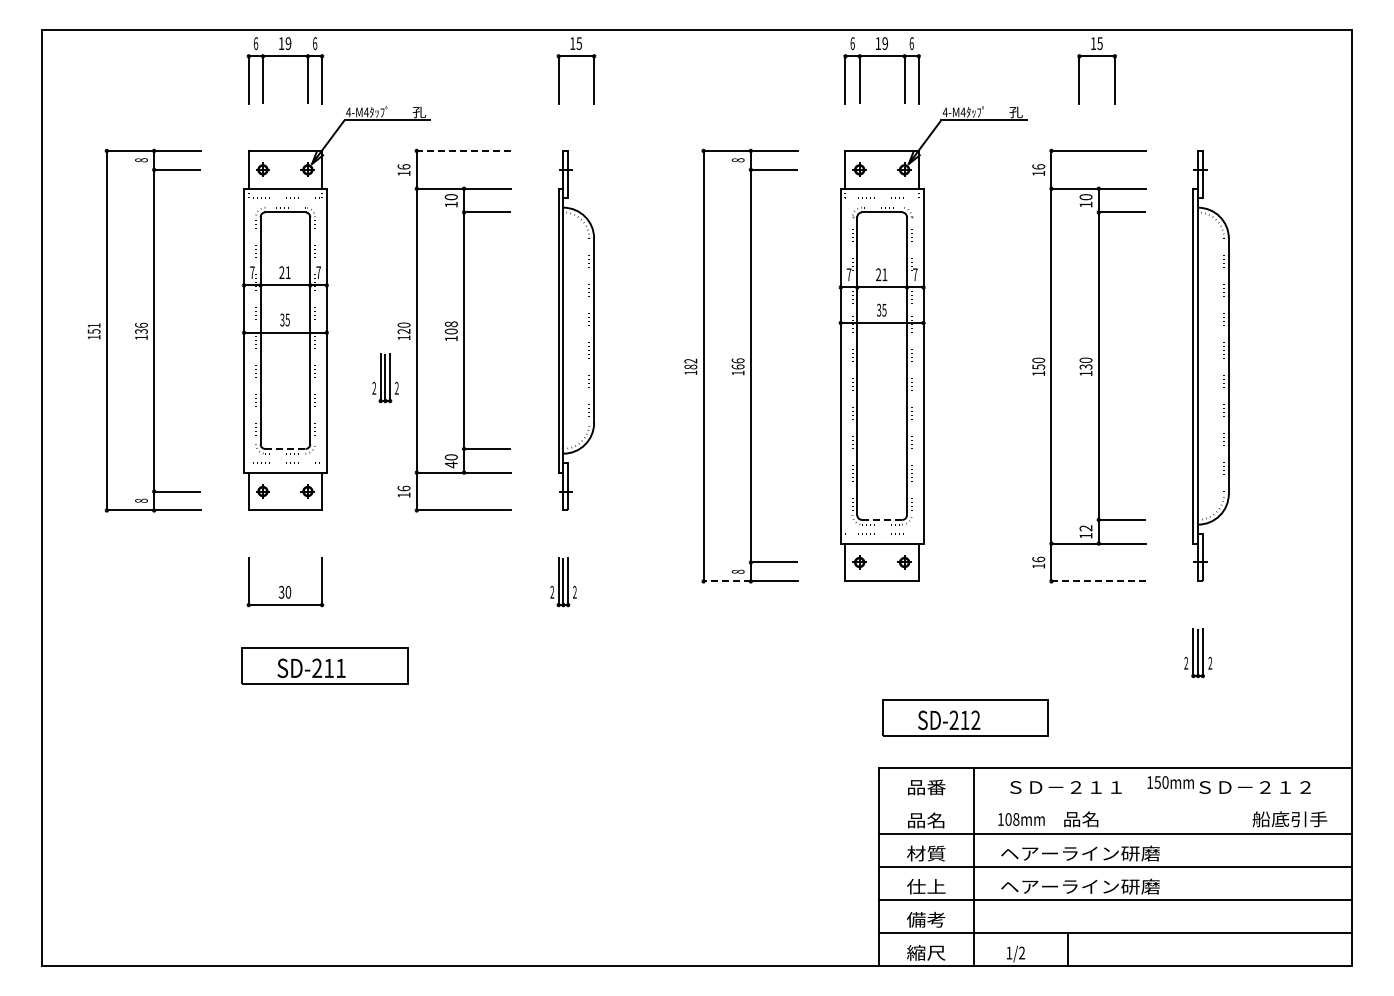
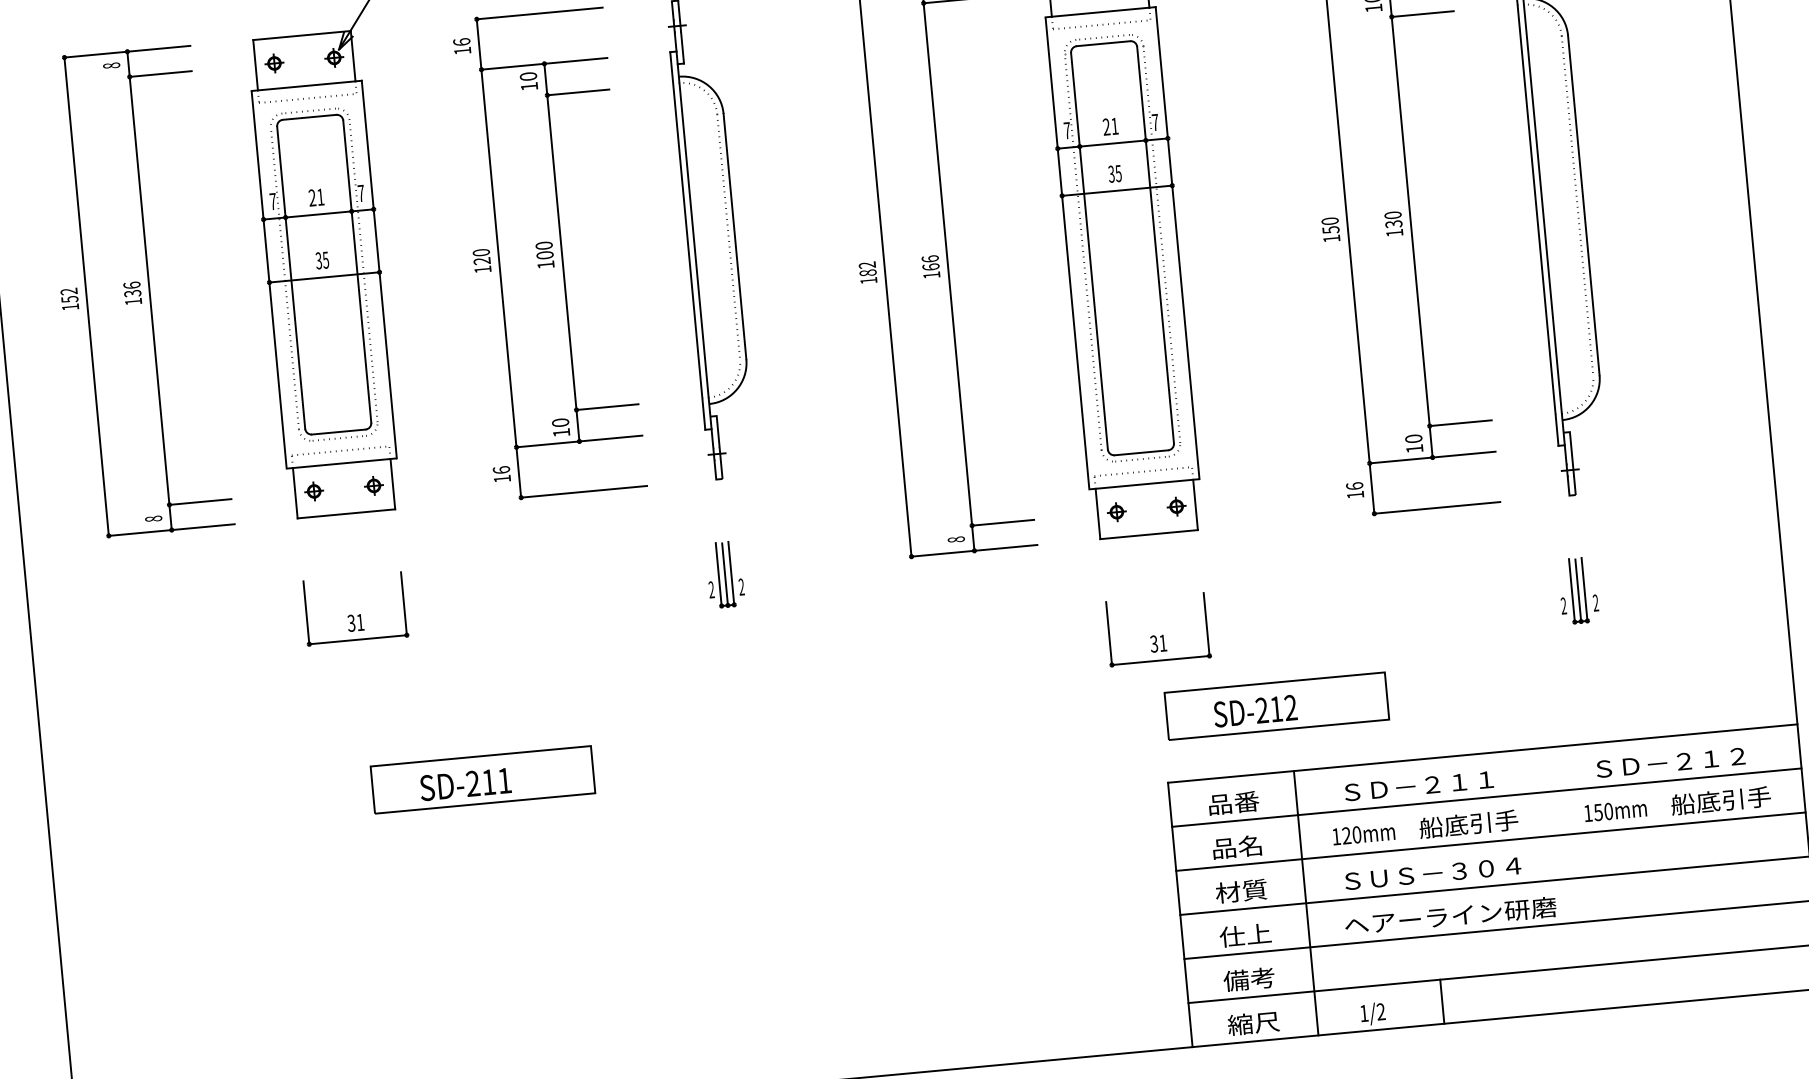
line: (463, 150) -> (538, 12), dashed -> solid
text: (451, 324) -> (544, 245), 108 -> 100
text: (93, 325) -> (68, 291), 151 -> 152
part: (385, 378) -> (463, 325), removed
line: (285, 448) -> (338, 431), dashed -> solid
text: (451, 464) -> (561, 432), 40 -> 10
line: (882, 519) -> (1141, 452), dashed -> solid
text: (1085, 528) -> (1413, 439), 12 -> 10
line: (727, 581) -> (943, 553), dashed -> solid
line: (1098, 581) -> (1436, 508), dashed -> solid
text: (288, 591) -> (360, 621), 30 -> 31
part: (881, 653) -> (1157, 630), added
part: (324, 665) -> (482, 779), moved
text: (1170, 782) -> (1615, 810), moved
line: (1115, 800) -> (1486, 797), added
text: (1012, 819) -> (1351, 835), 108mm -> 120mm
text: (1100, 819) -> (1468, 824), 品名 -> 船底引手
text: (1080, 853) -> (1446, 872), ヘアーライン研磨 -> ＳＵＳ－３０４

